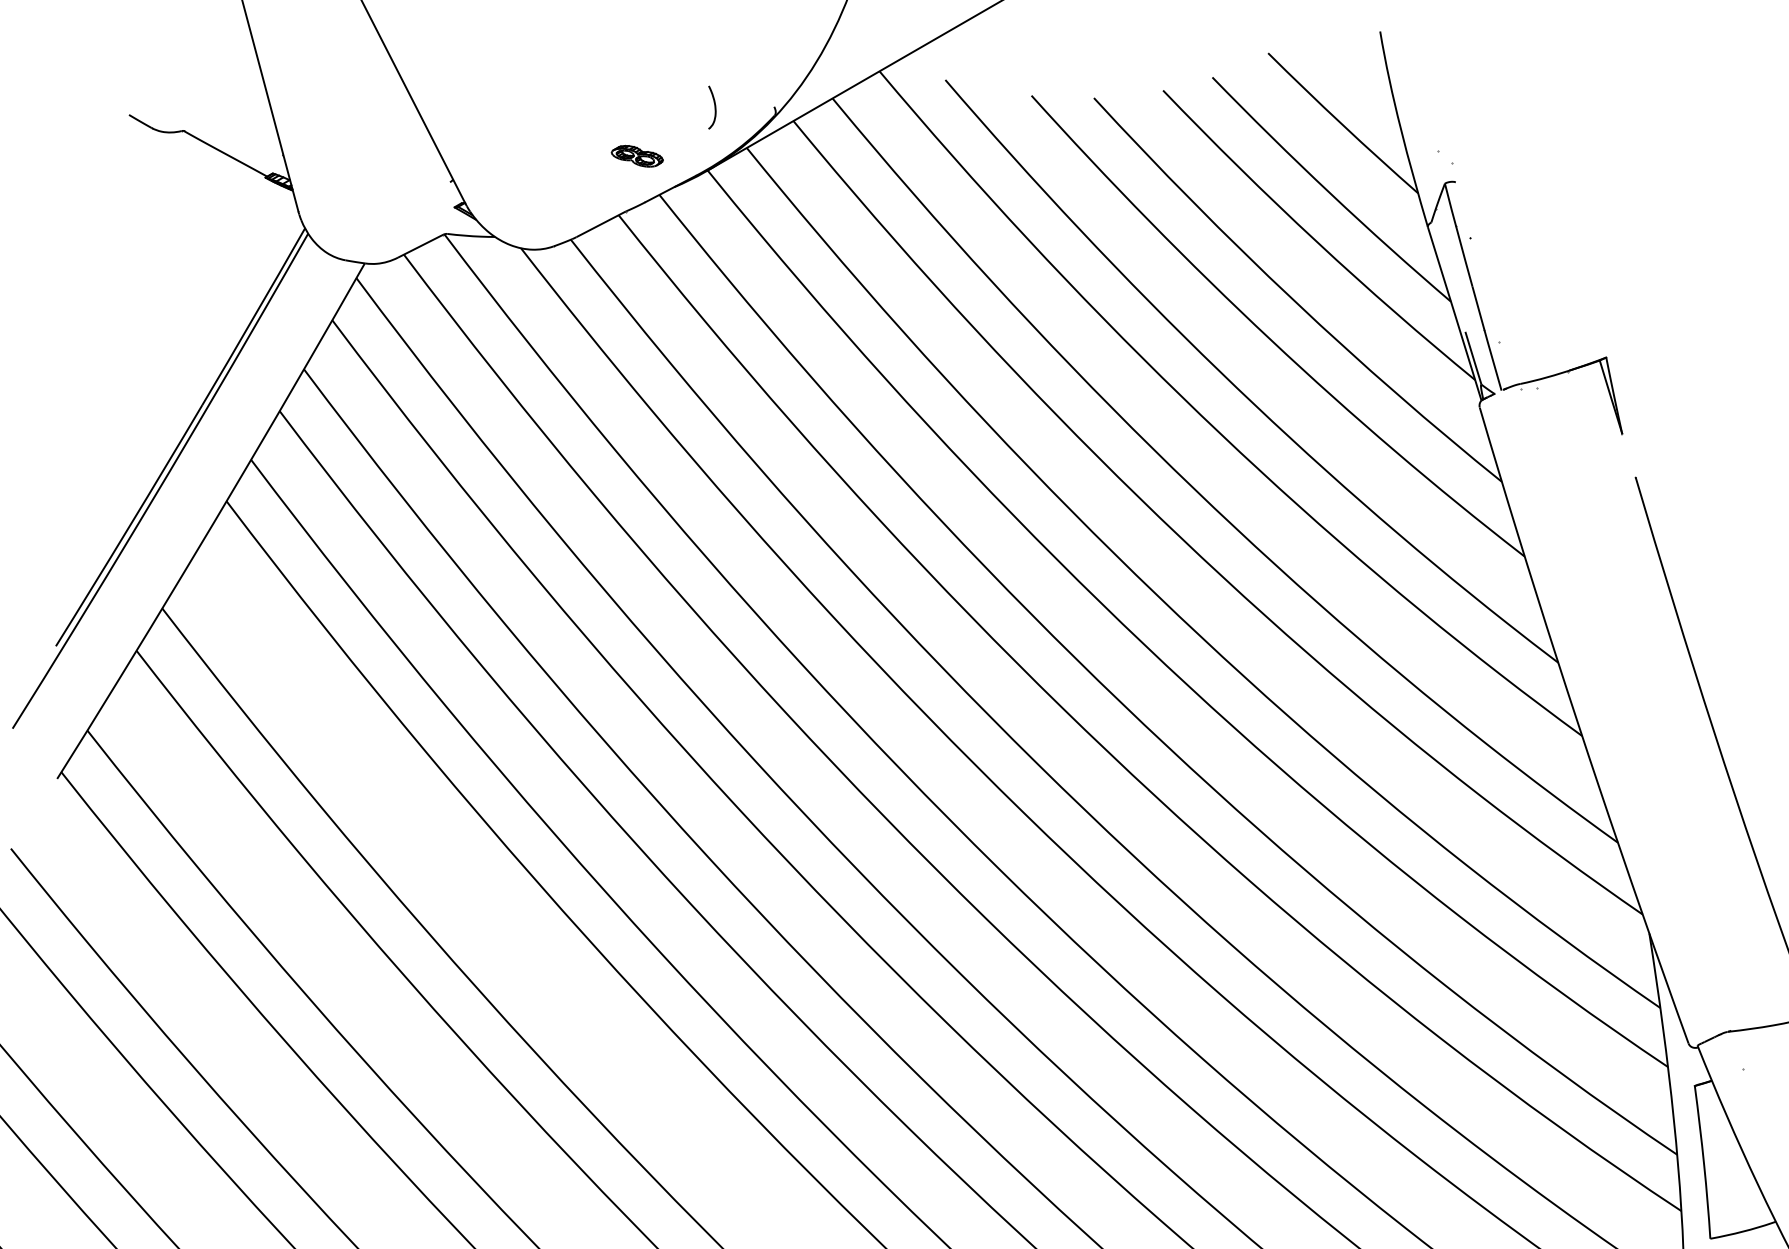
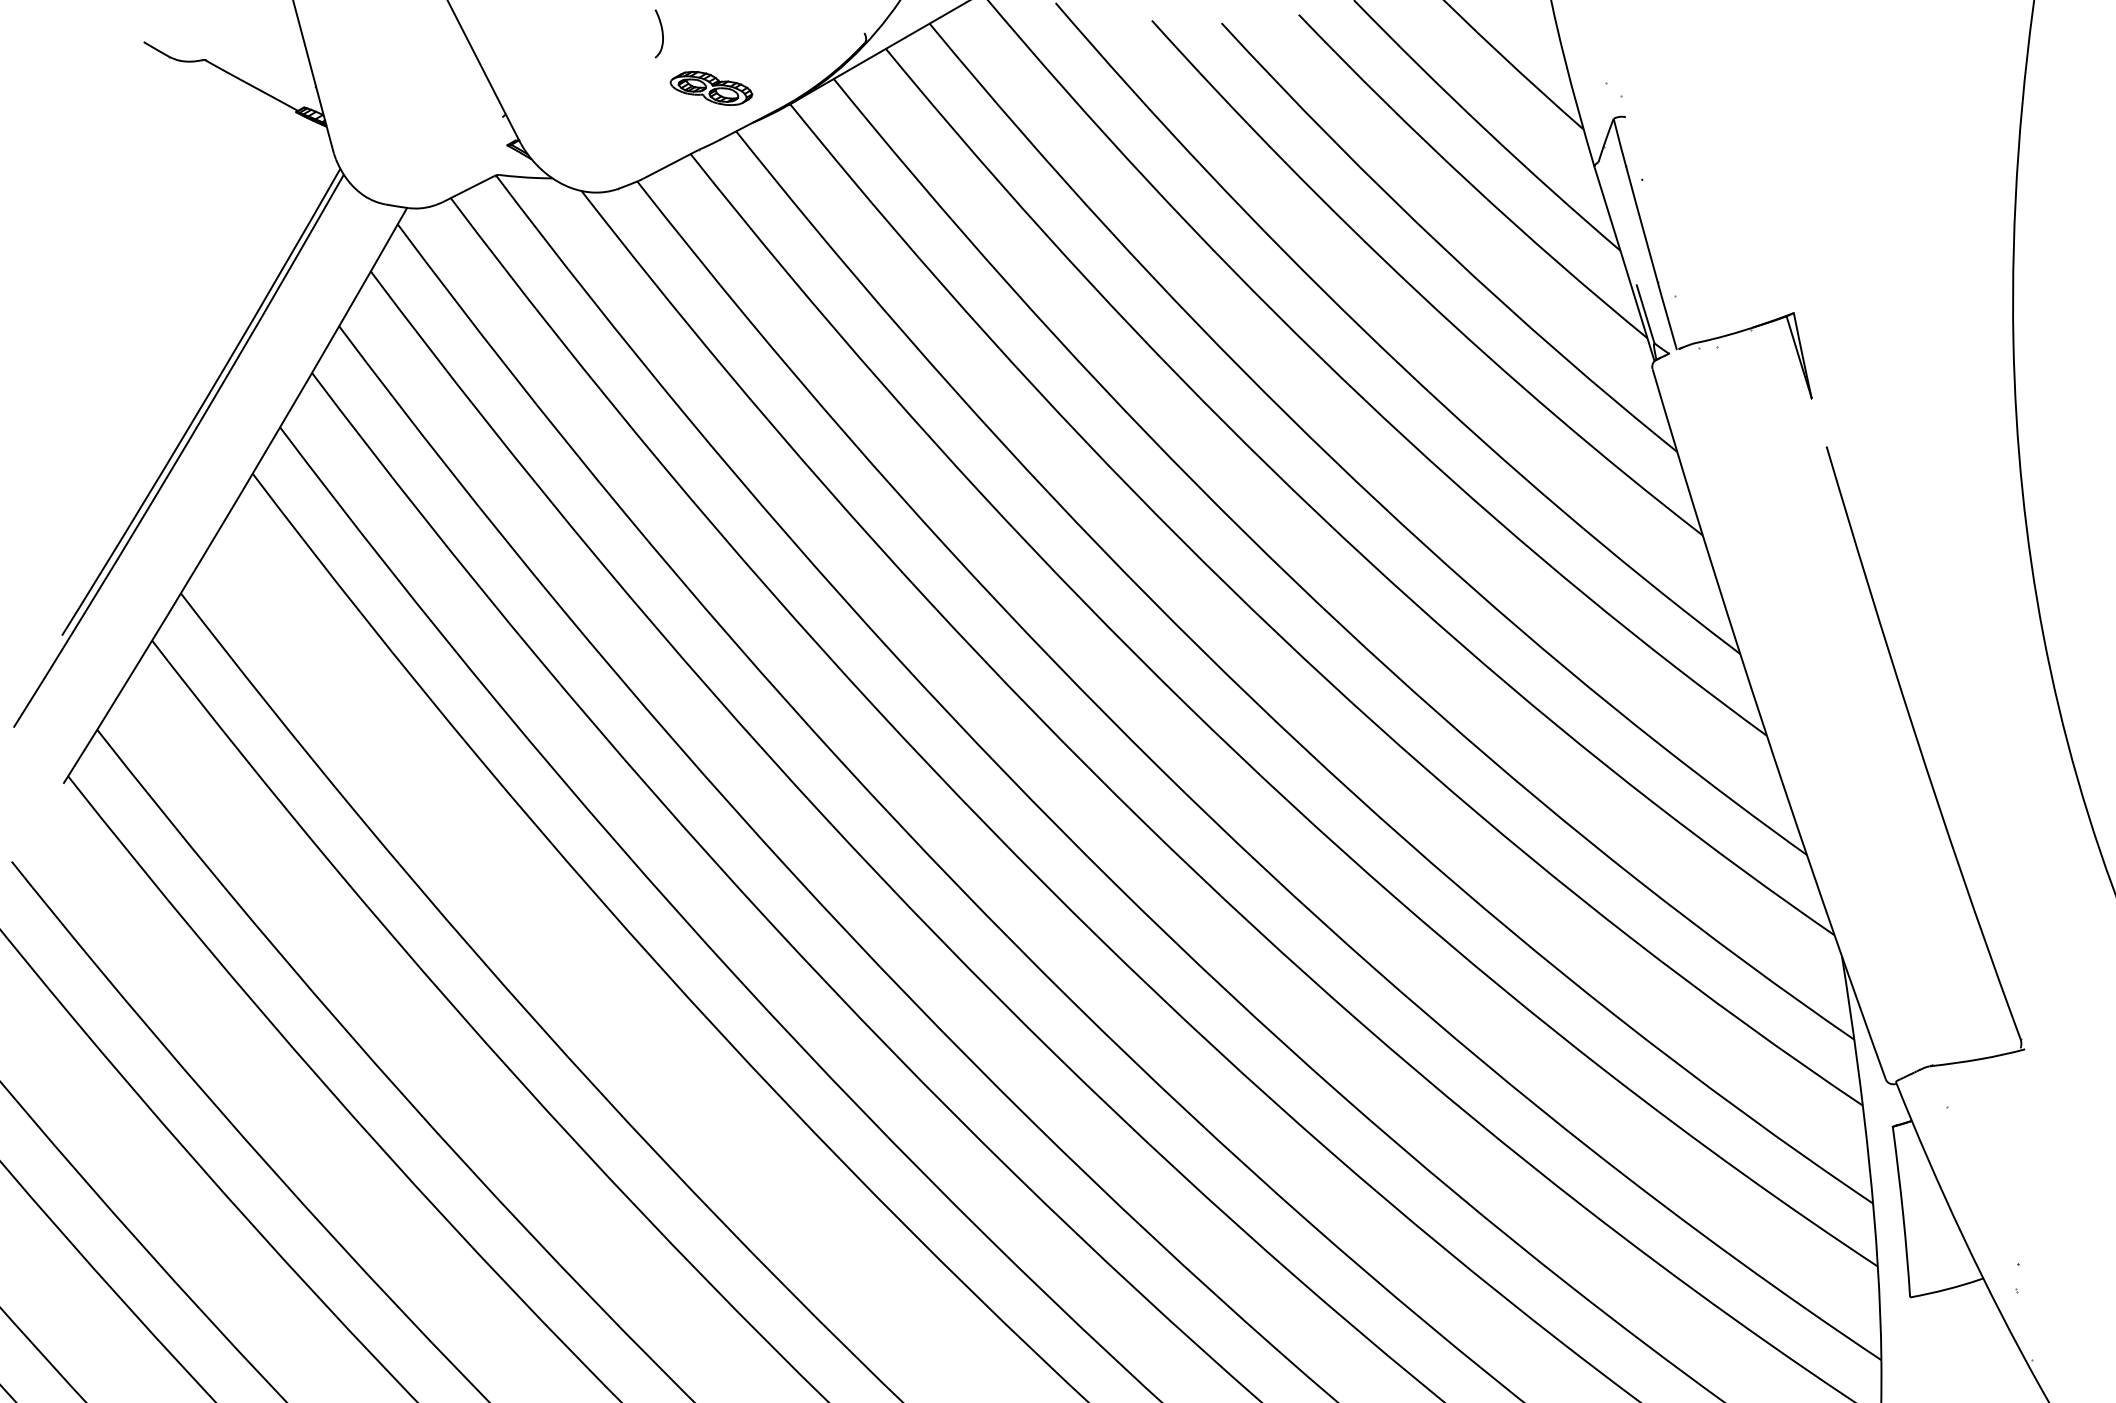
curve: (714, 107) -> (661, 33), moved
part: (637, 155) -> (711, 87), size x1.43

